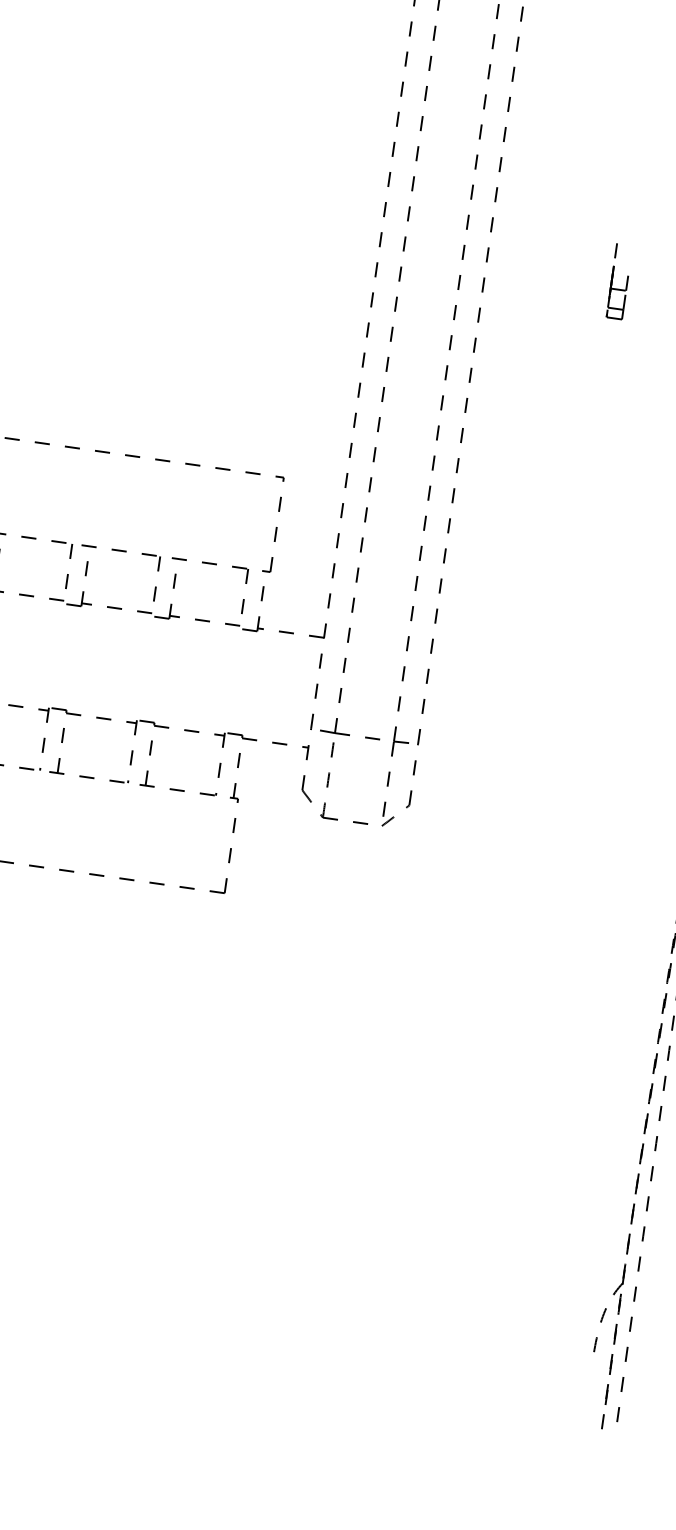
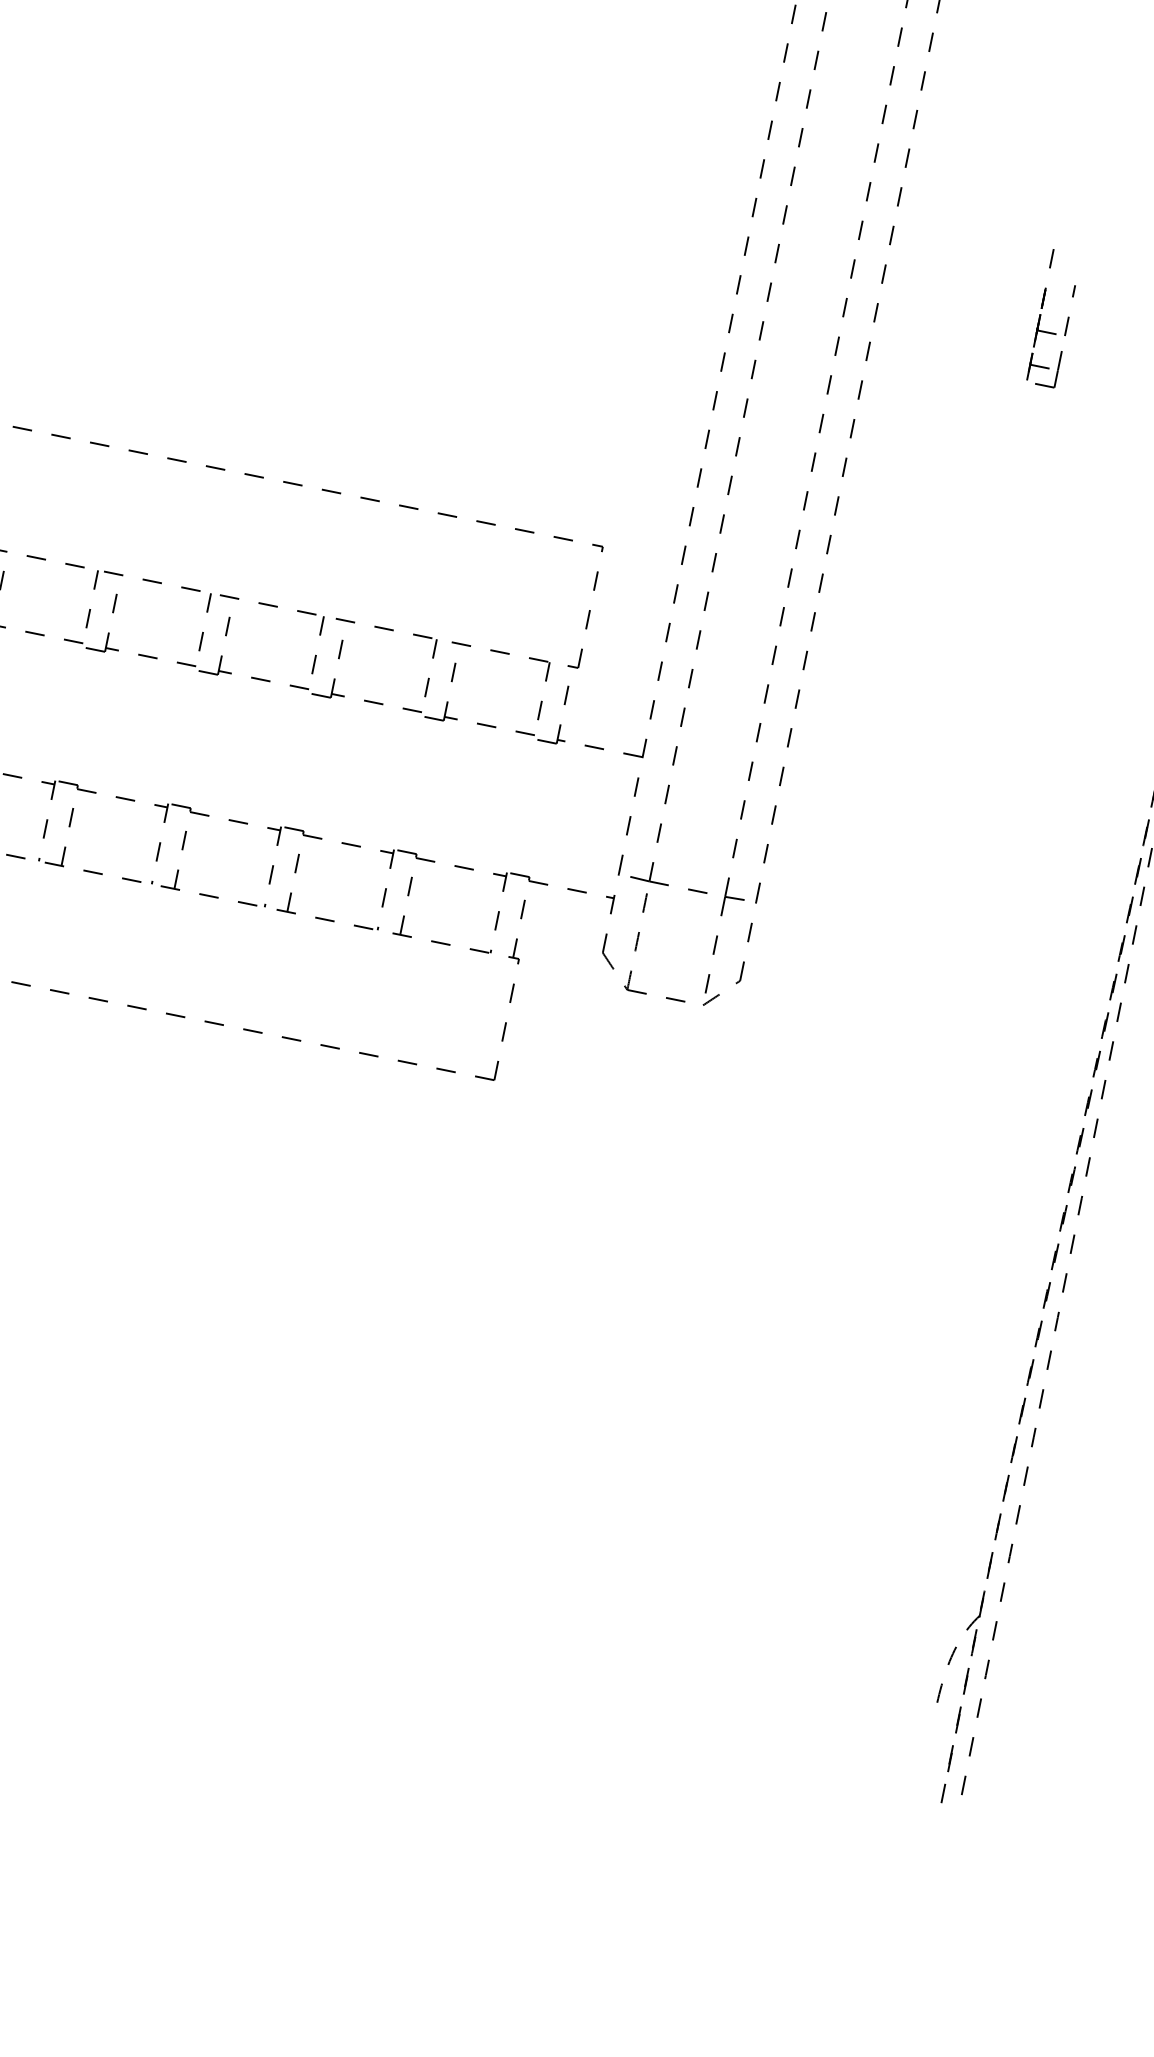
part: (616, 281) -> (1048, 318), size x1.4

